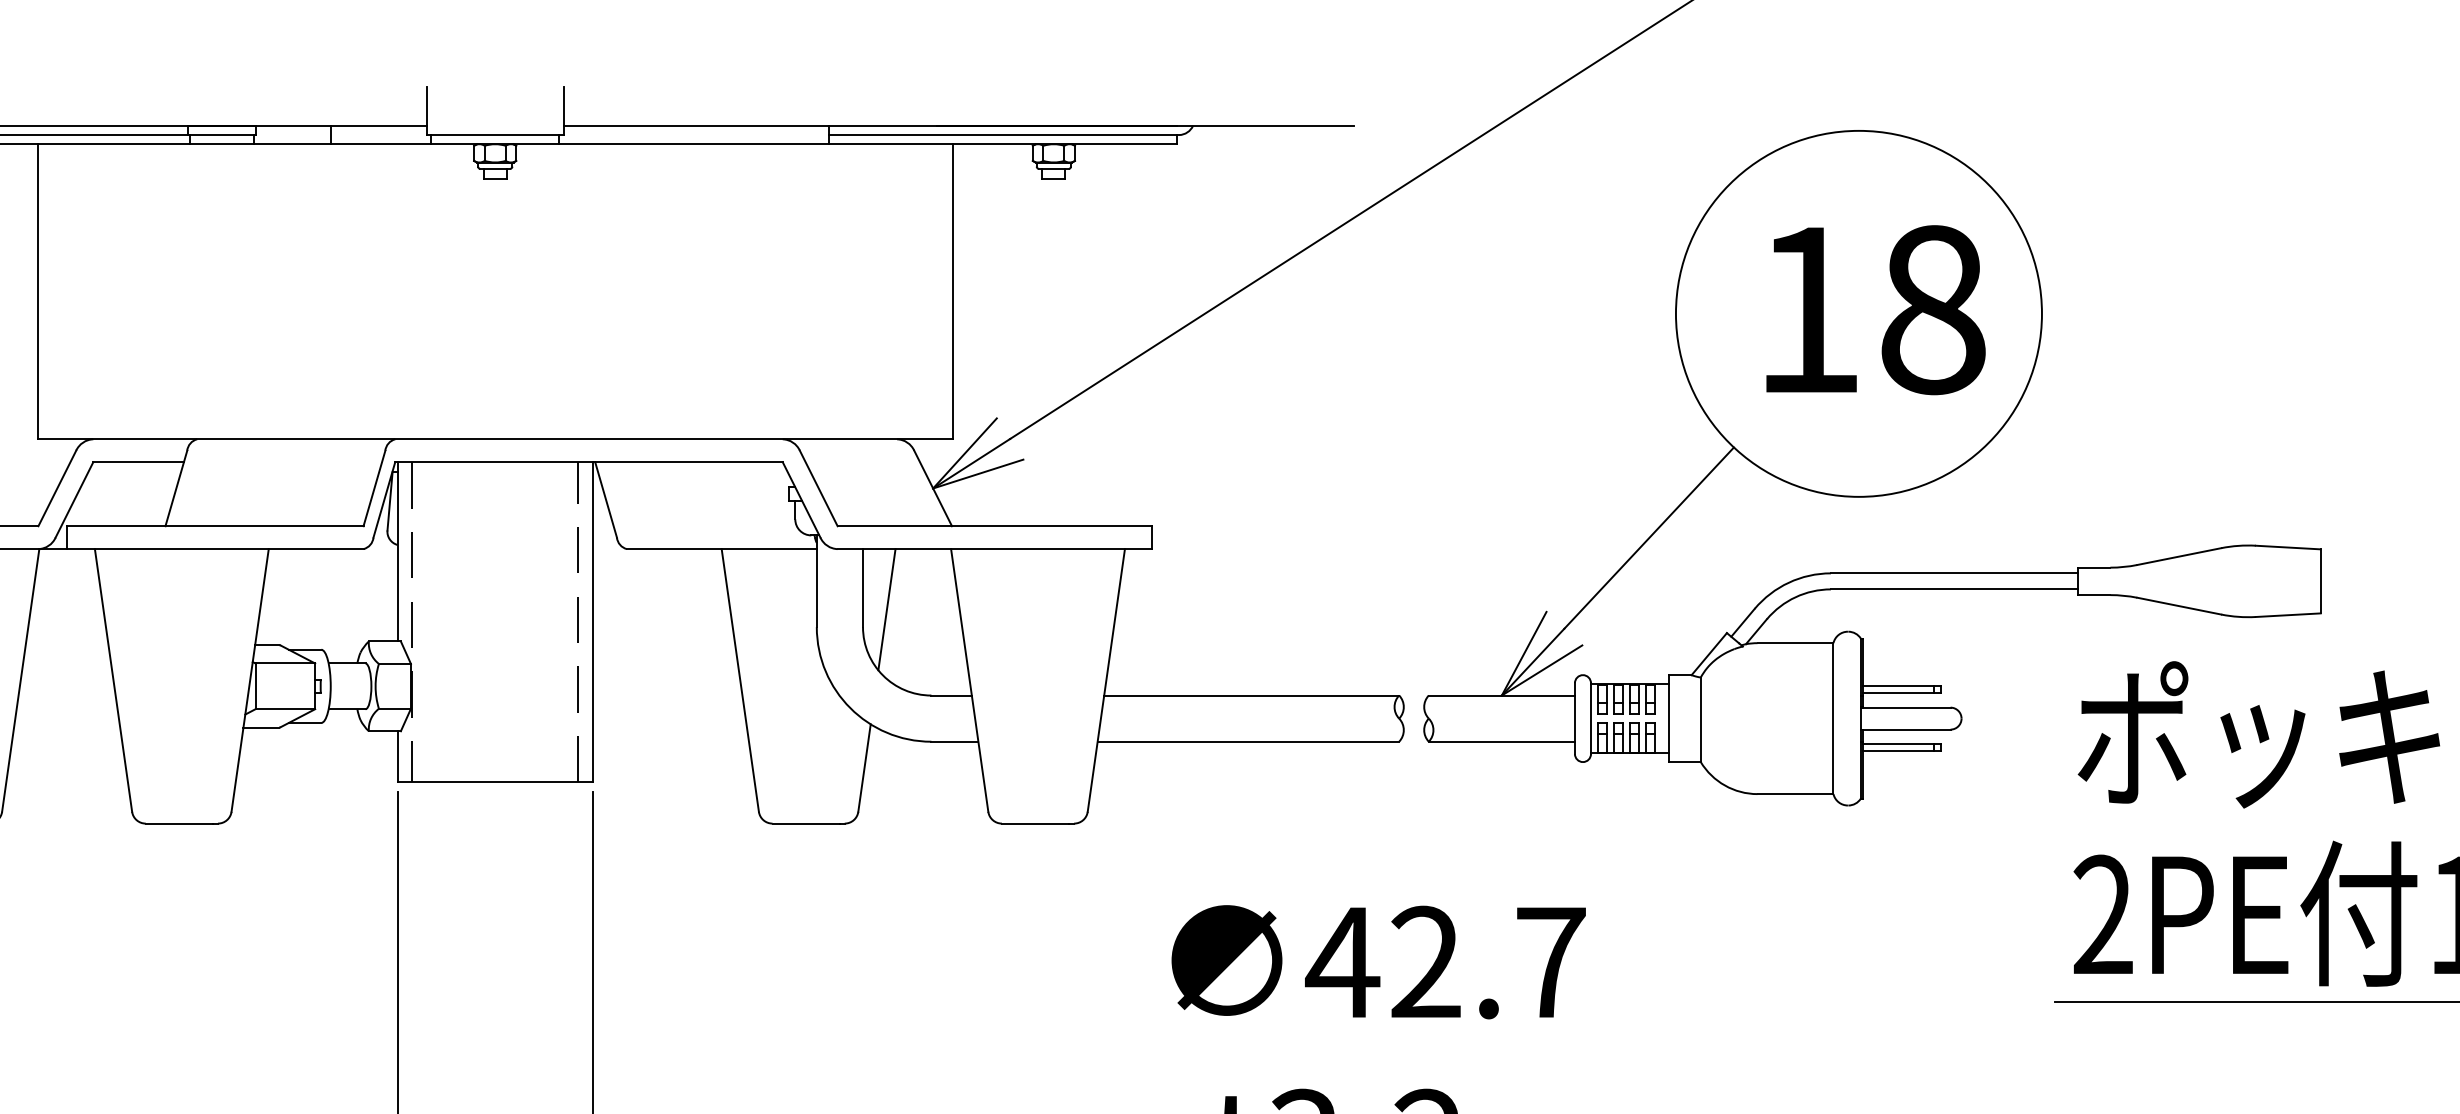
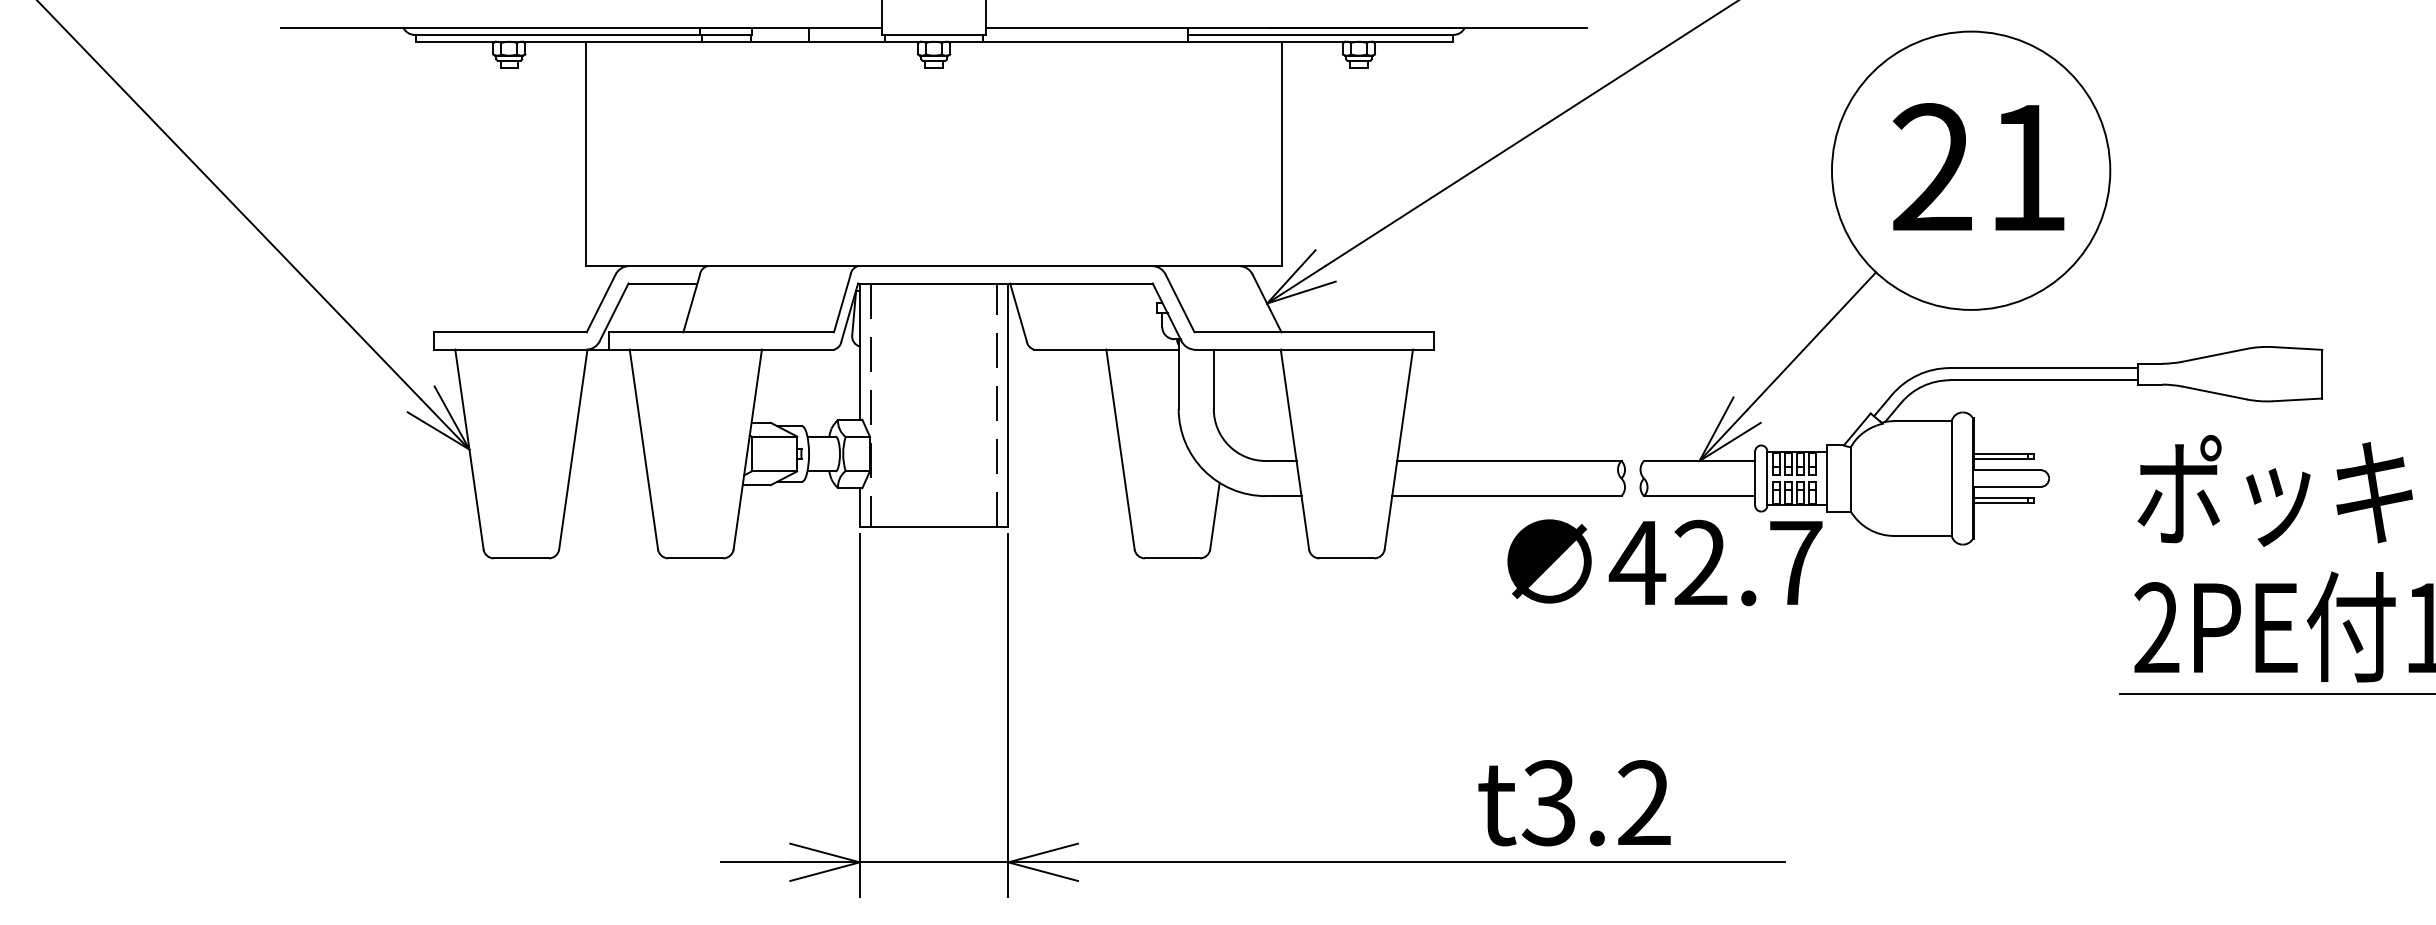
text: (1869, 309) -> (1979, 167), 18 -> 21
line: (886, 609) -> (1231, 395), removed
text: (1378, 961) -> (1664, 562), moved

